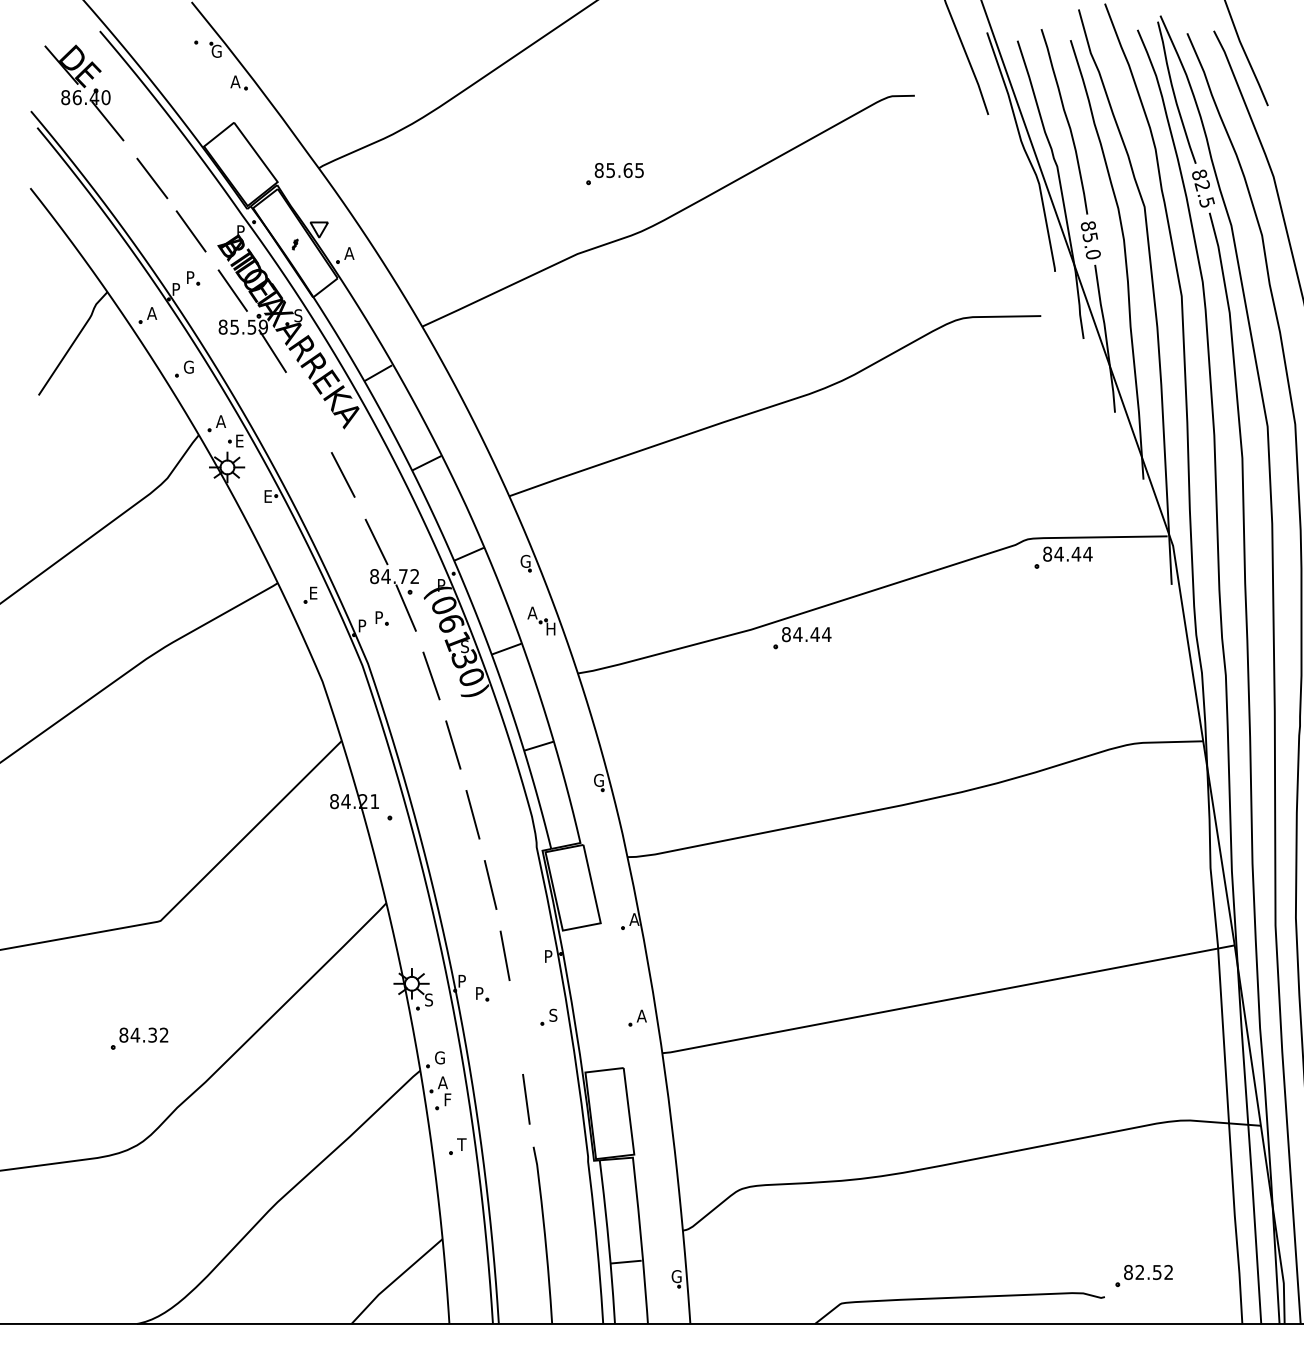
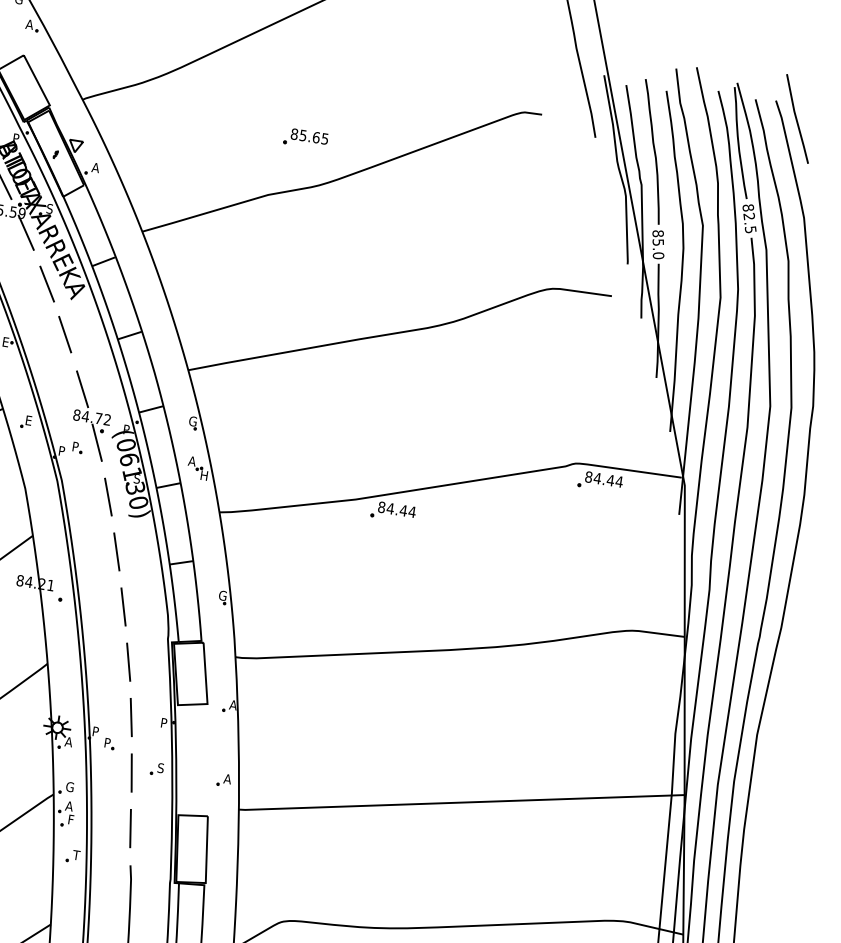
line: (309, 413) -> (46, 284), added
text: (429, 999) -> (68, 741), S -> A
line: (516, 1027) -> (131, 773), added

